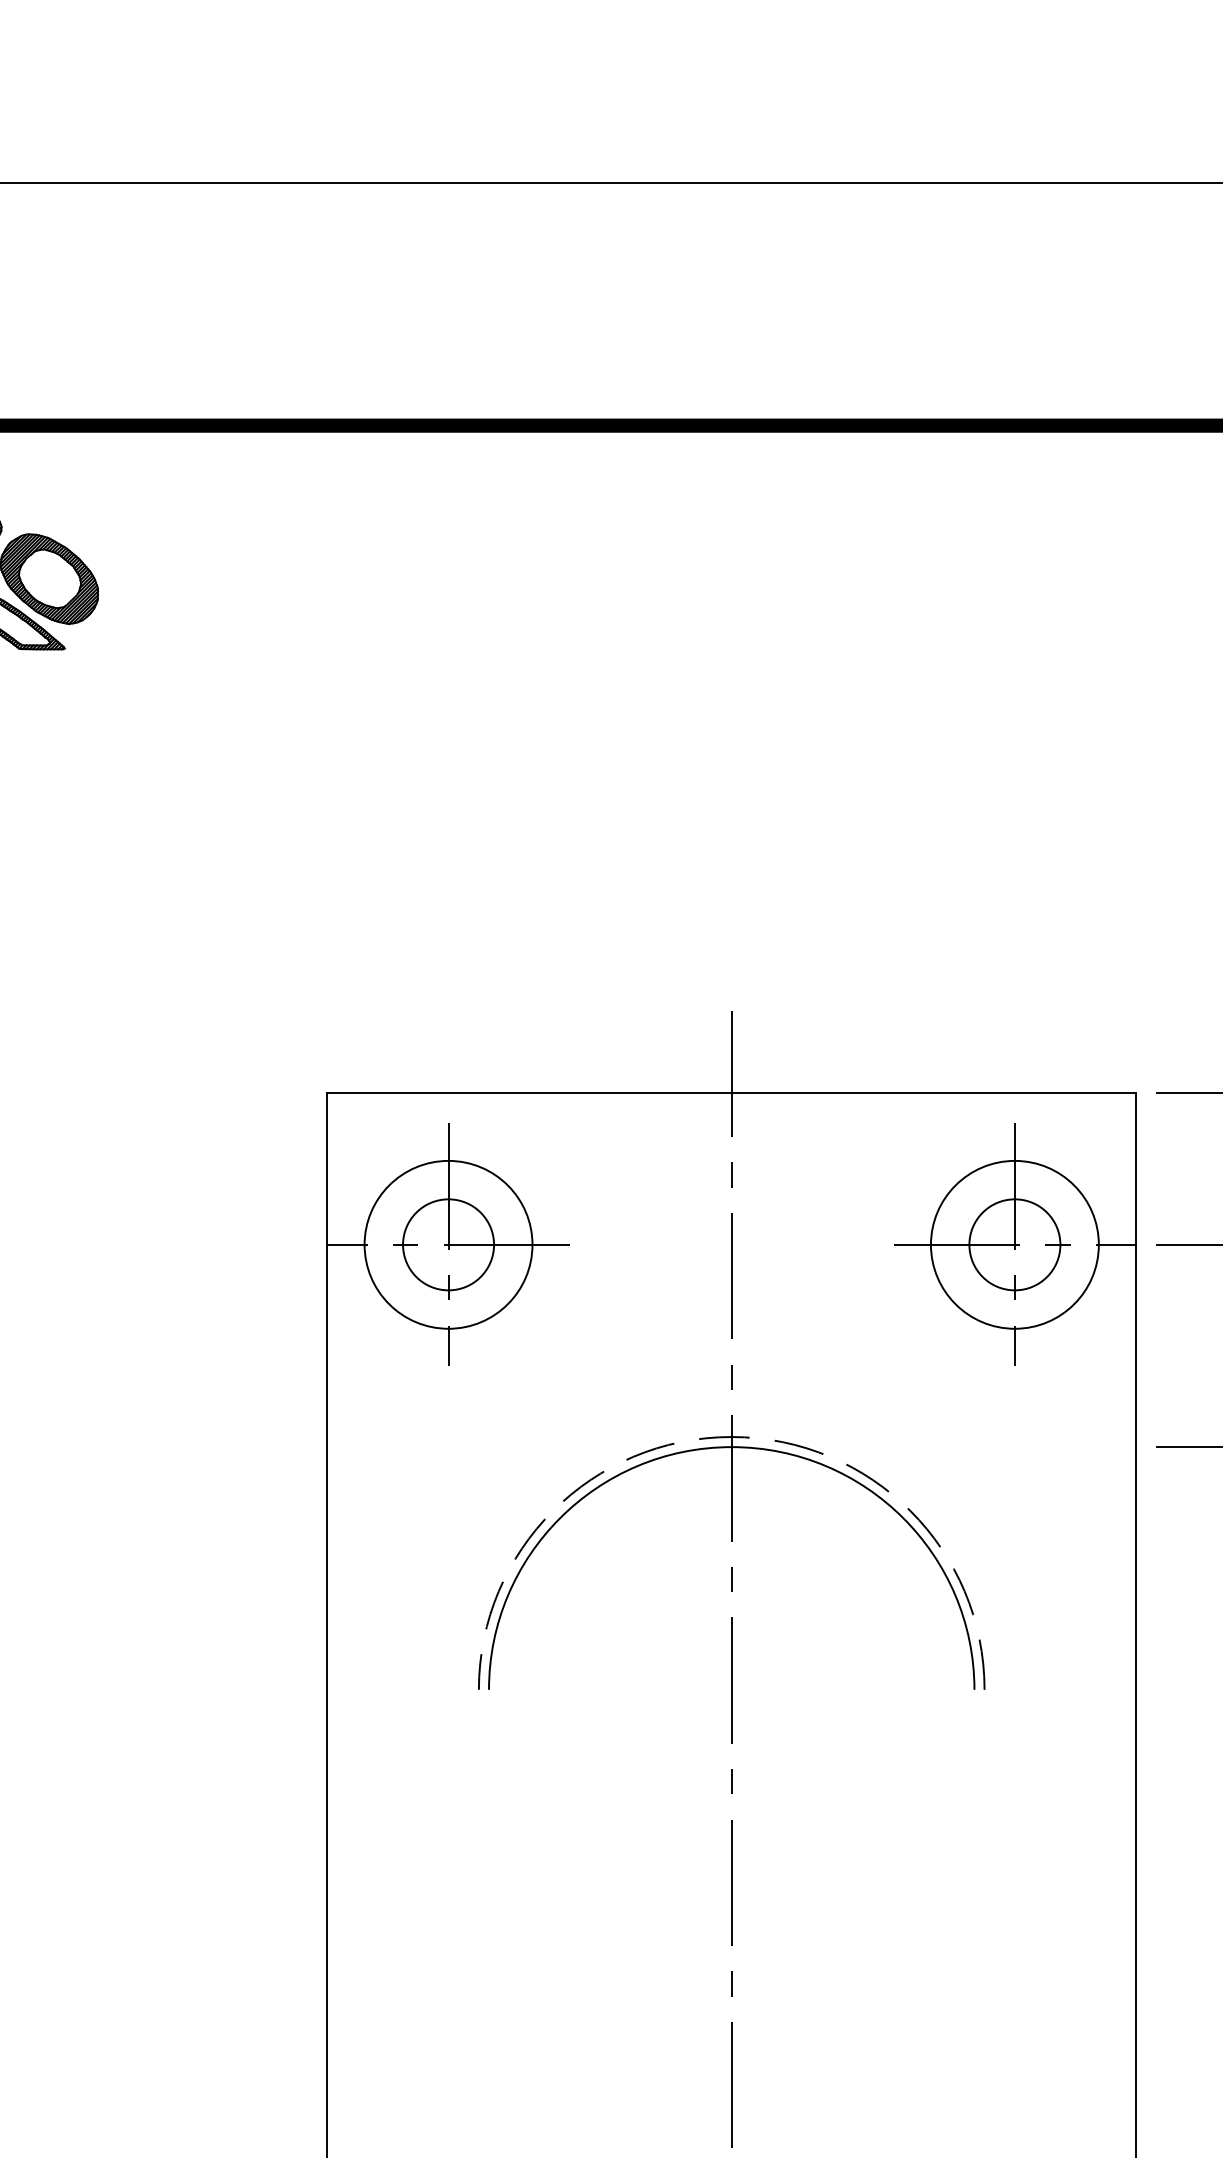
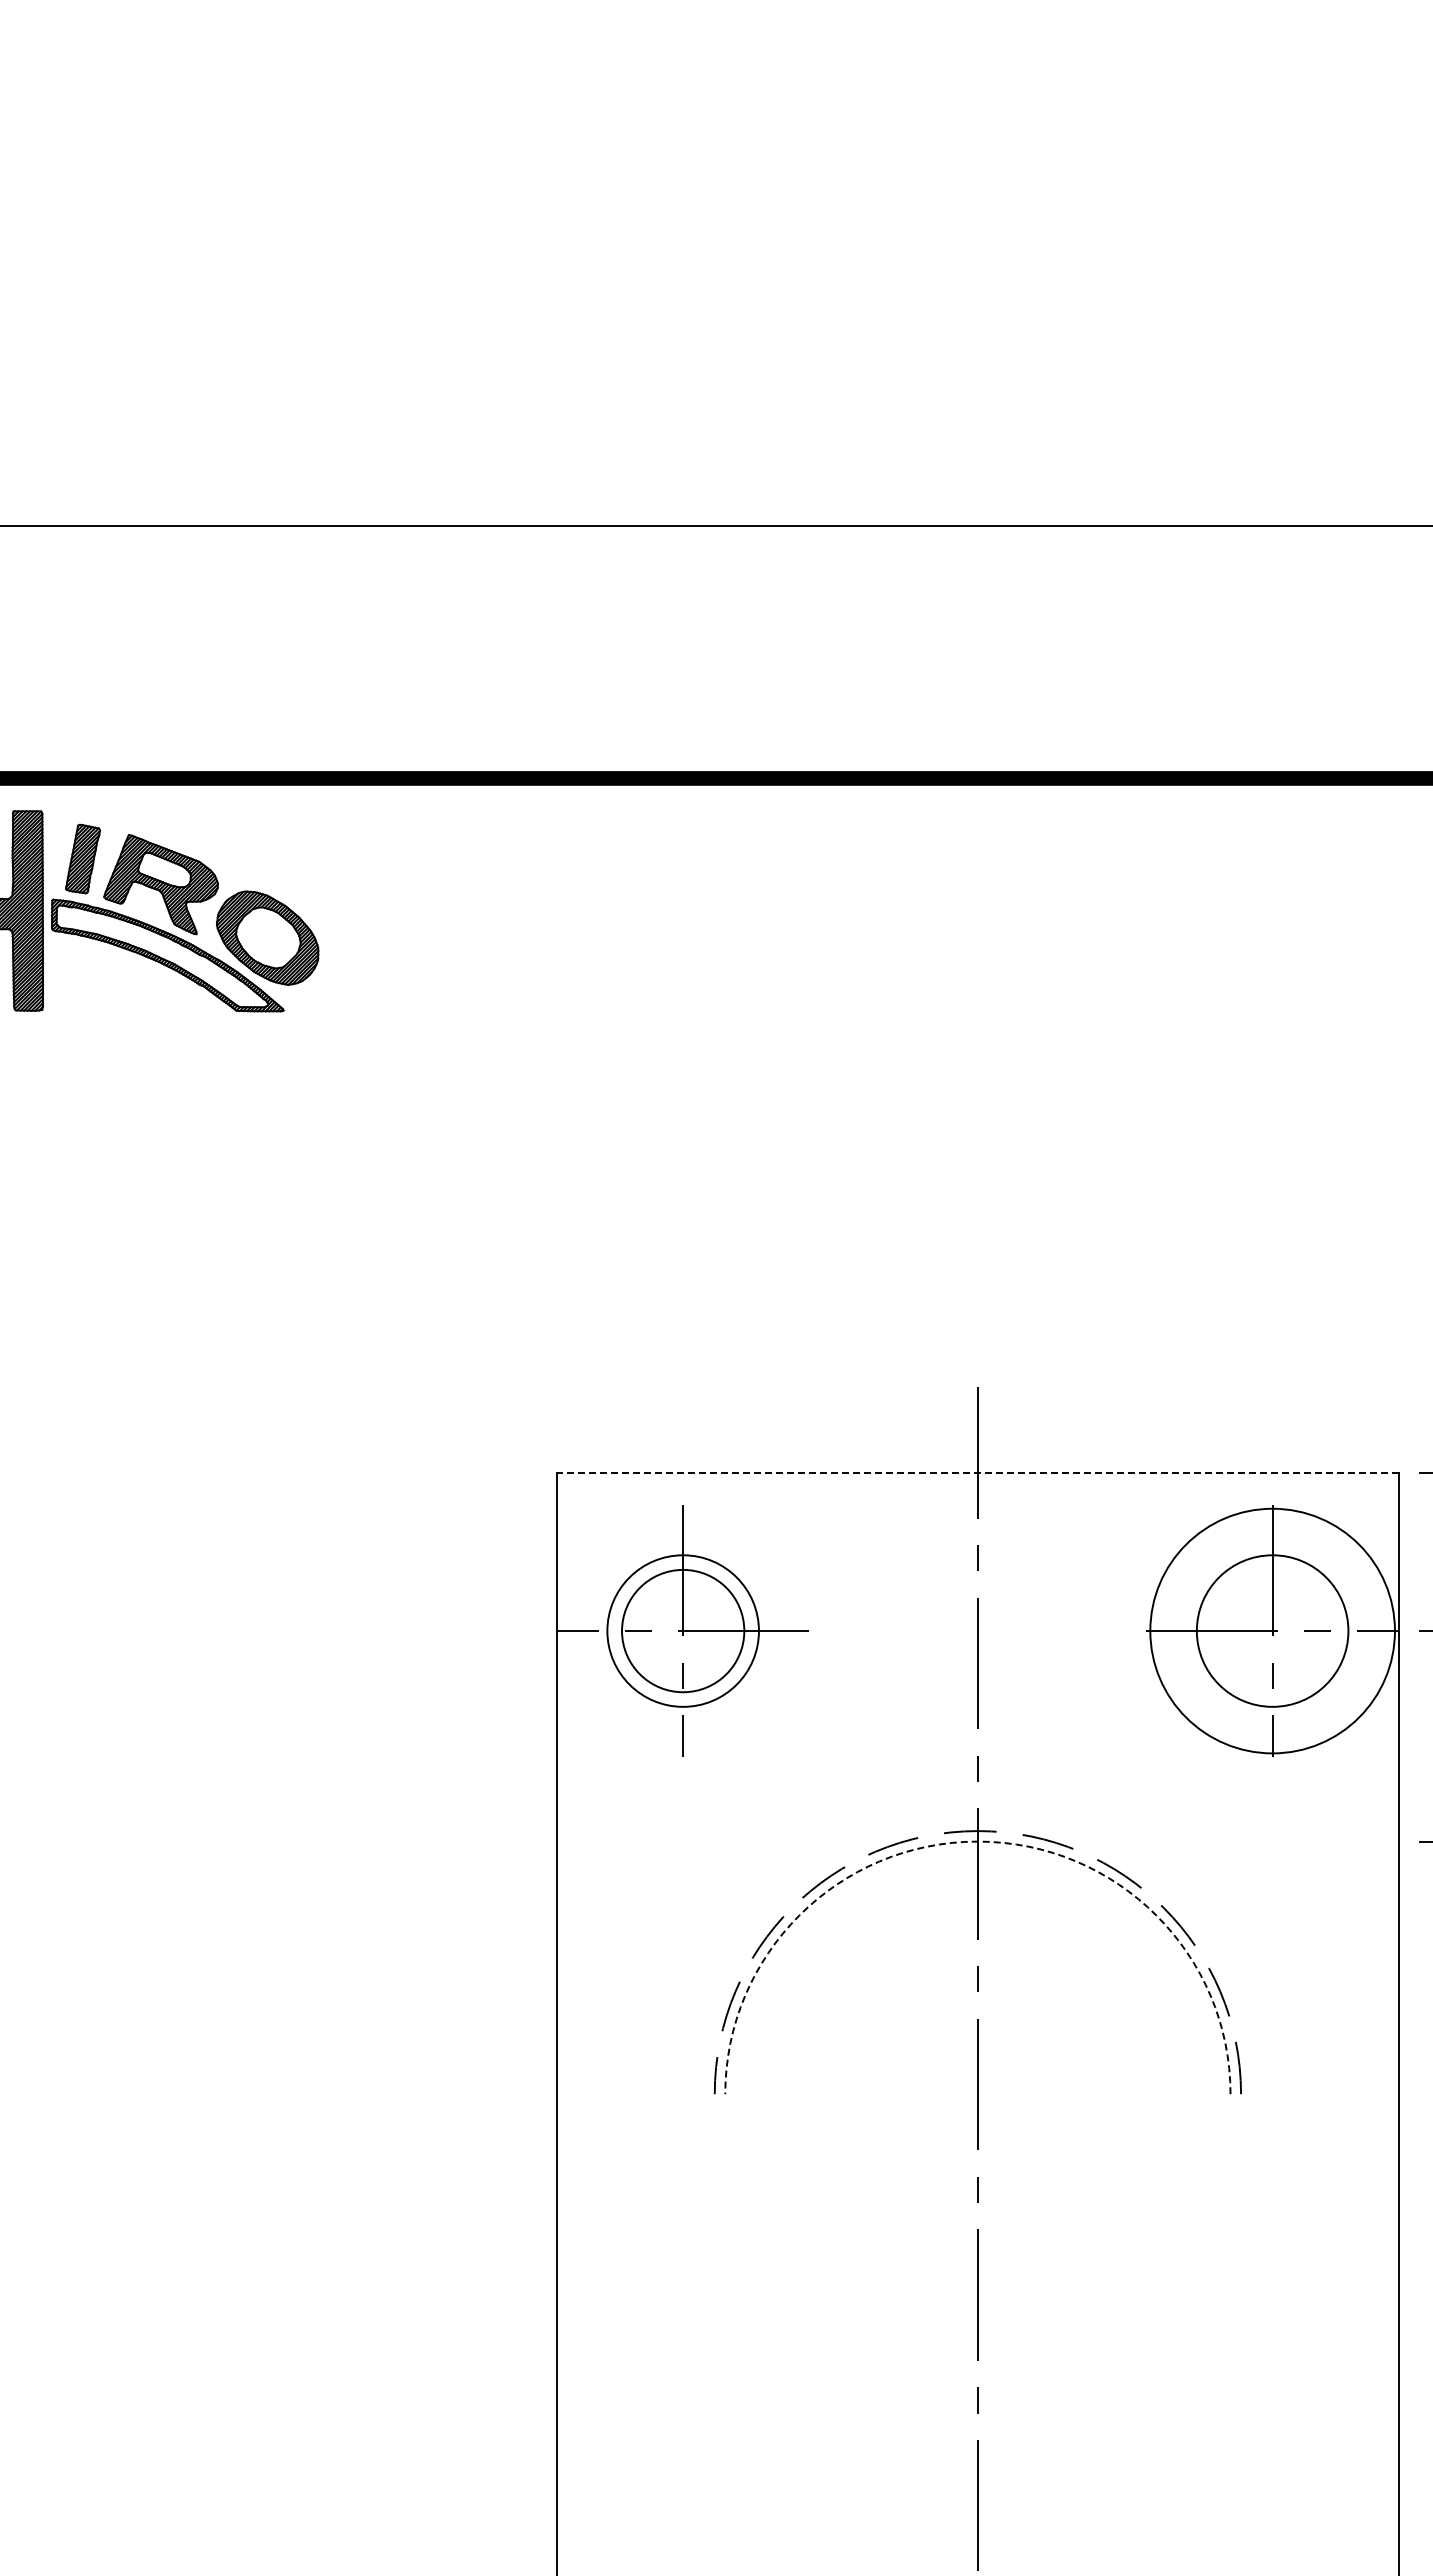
line: (731, 1093) -> (977, 1473), solid -> dashed
circle: (447, 1244) -> (682, 1630), size x0.7
circle: (447, 1244) -> (682, 1630), size x1.6
circle: (1014, 1244) -> (1272, 1630), size x1.4
circle: (1014, 1244) -> (1272, 1630), size x1.6
arc: (731, 1447) -> (977, 1841), solid -> dashed

